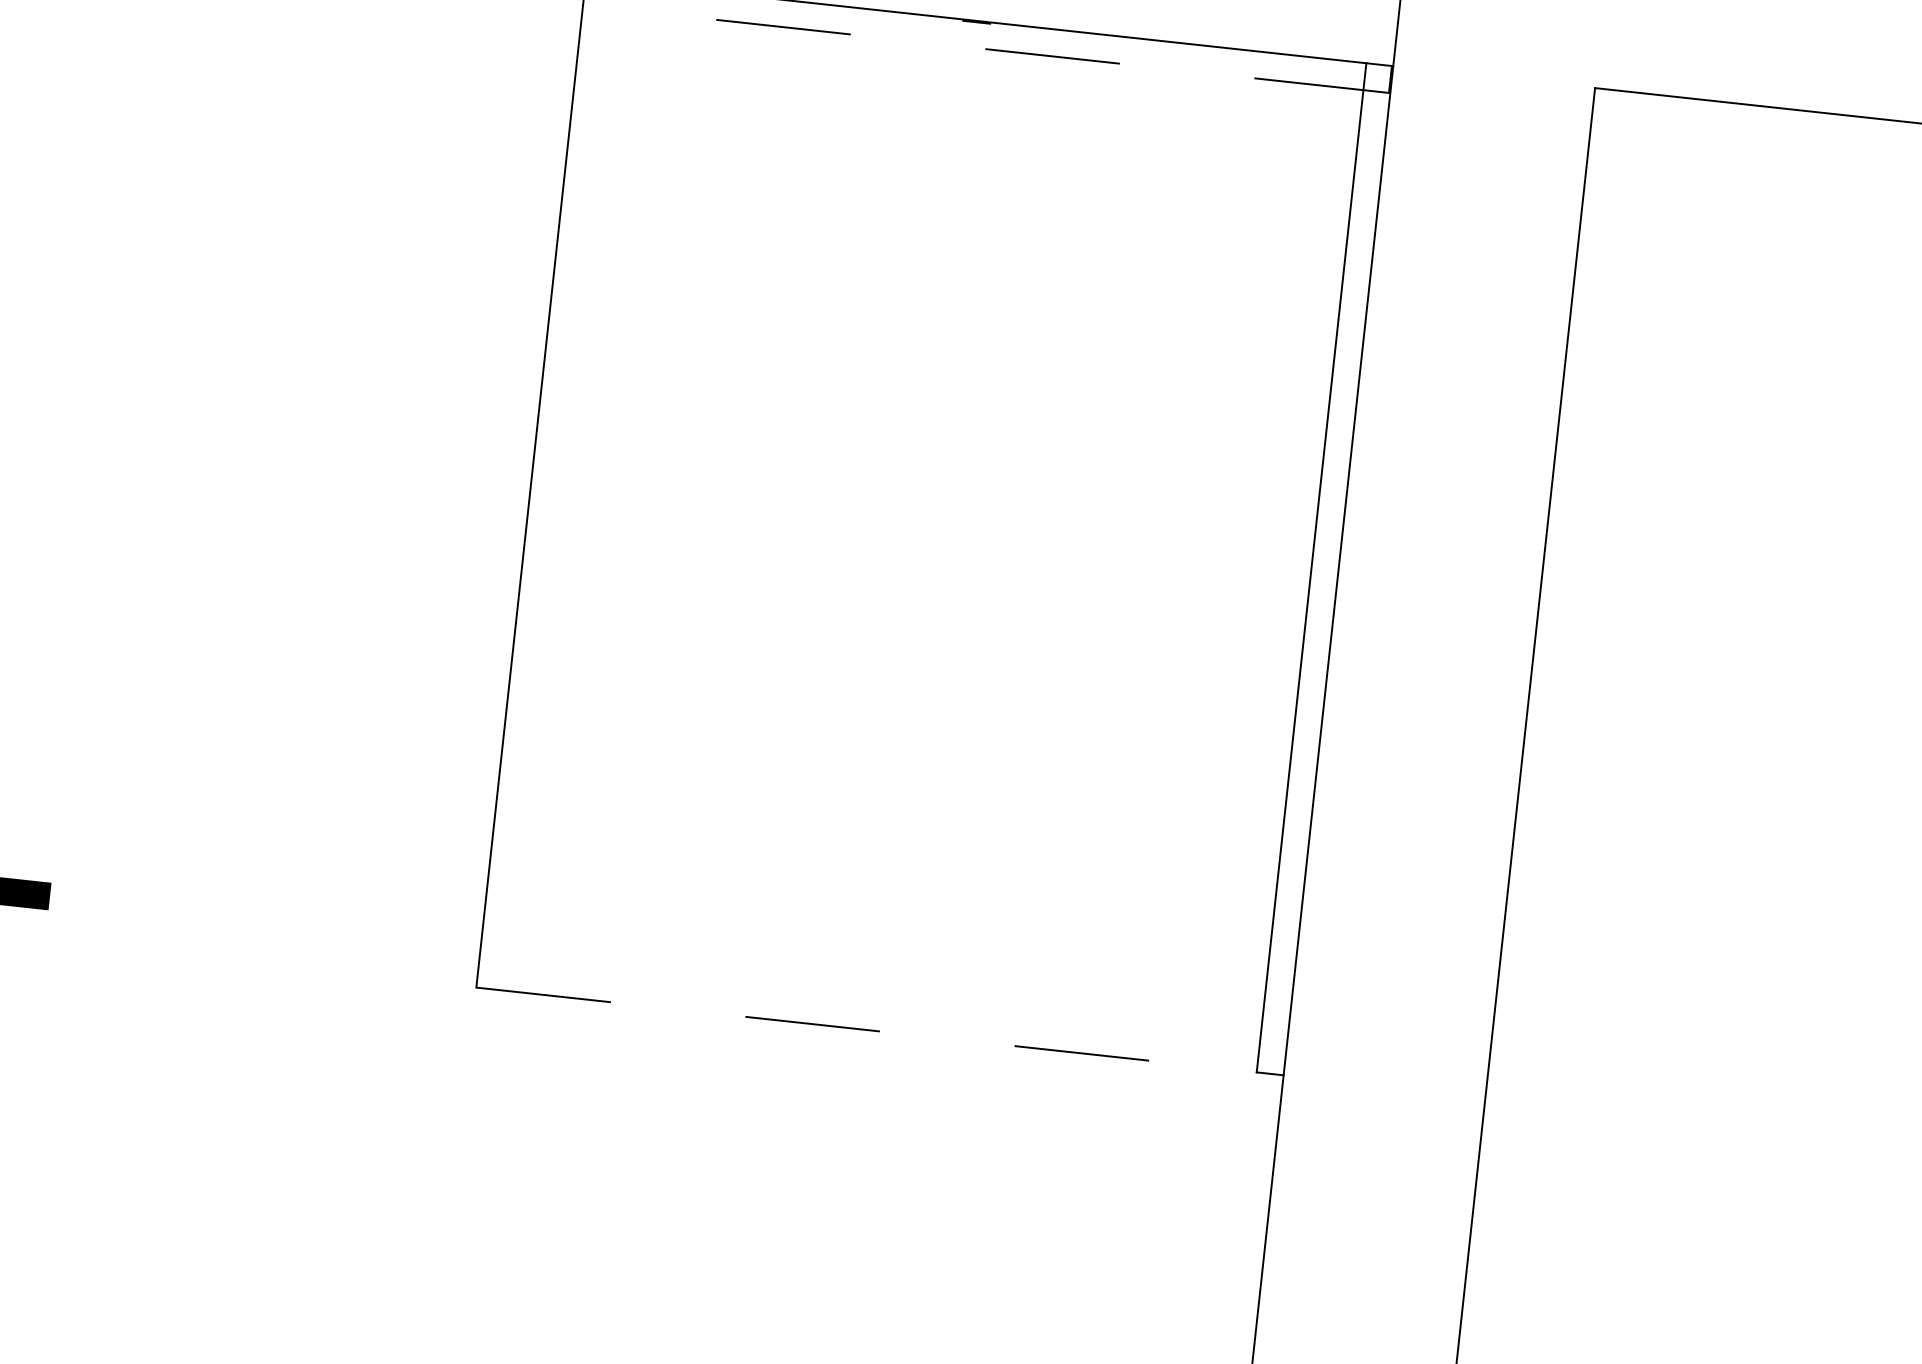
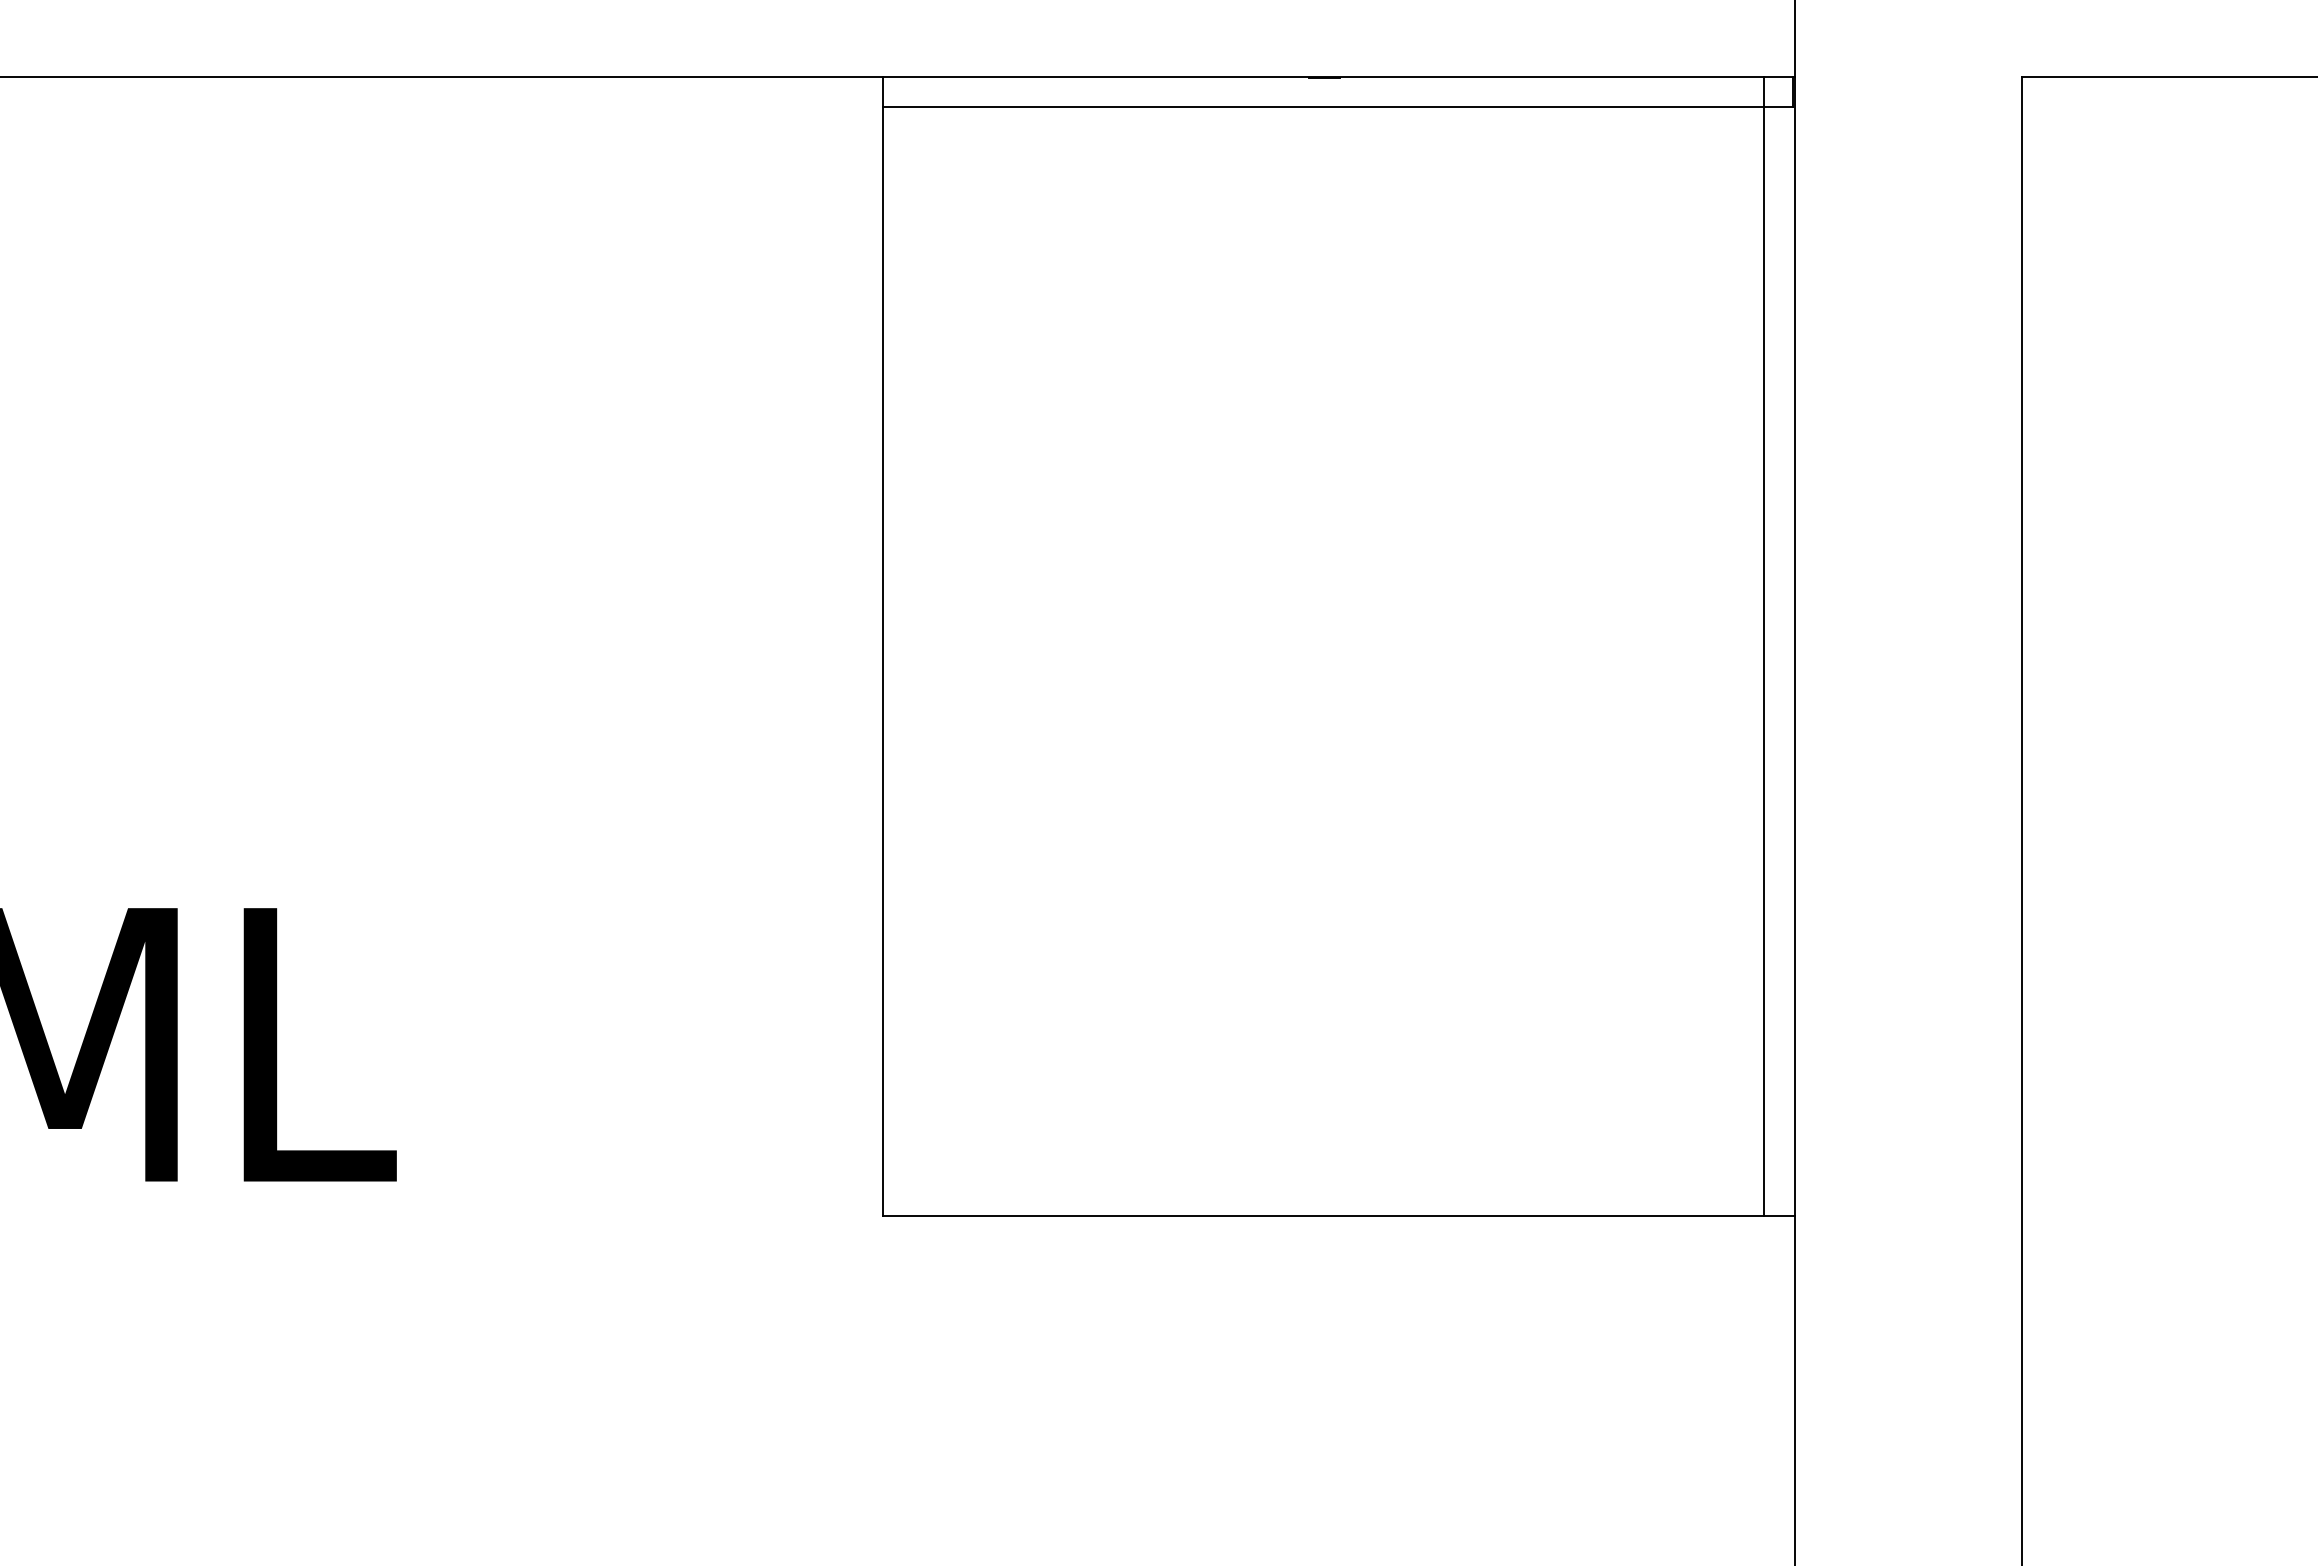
line: (986, 49) -> (1338, 107), dashed -> solid
line: (867, 1029) -> (1324, 1215), dashed -> solid

